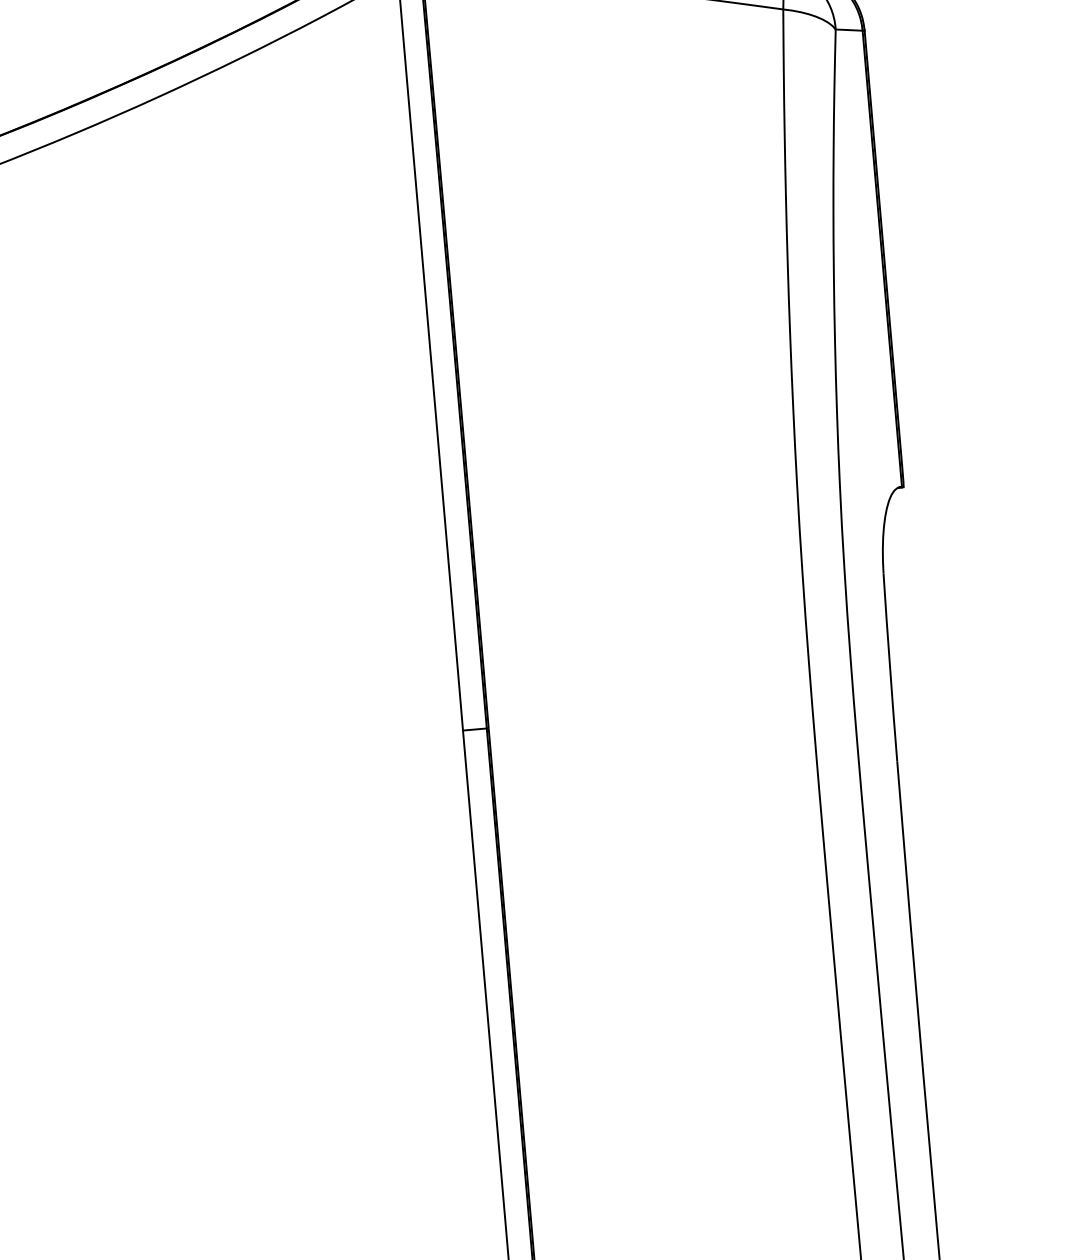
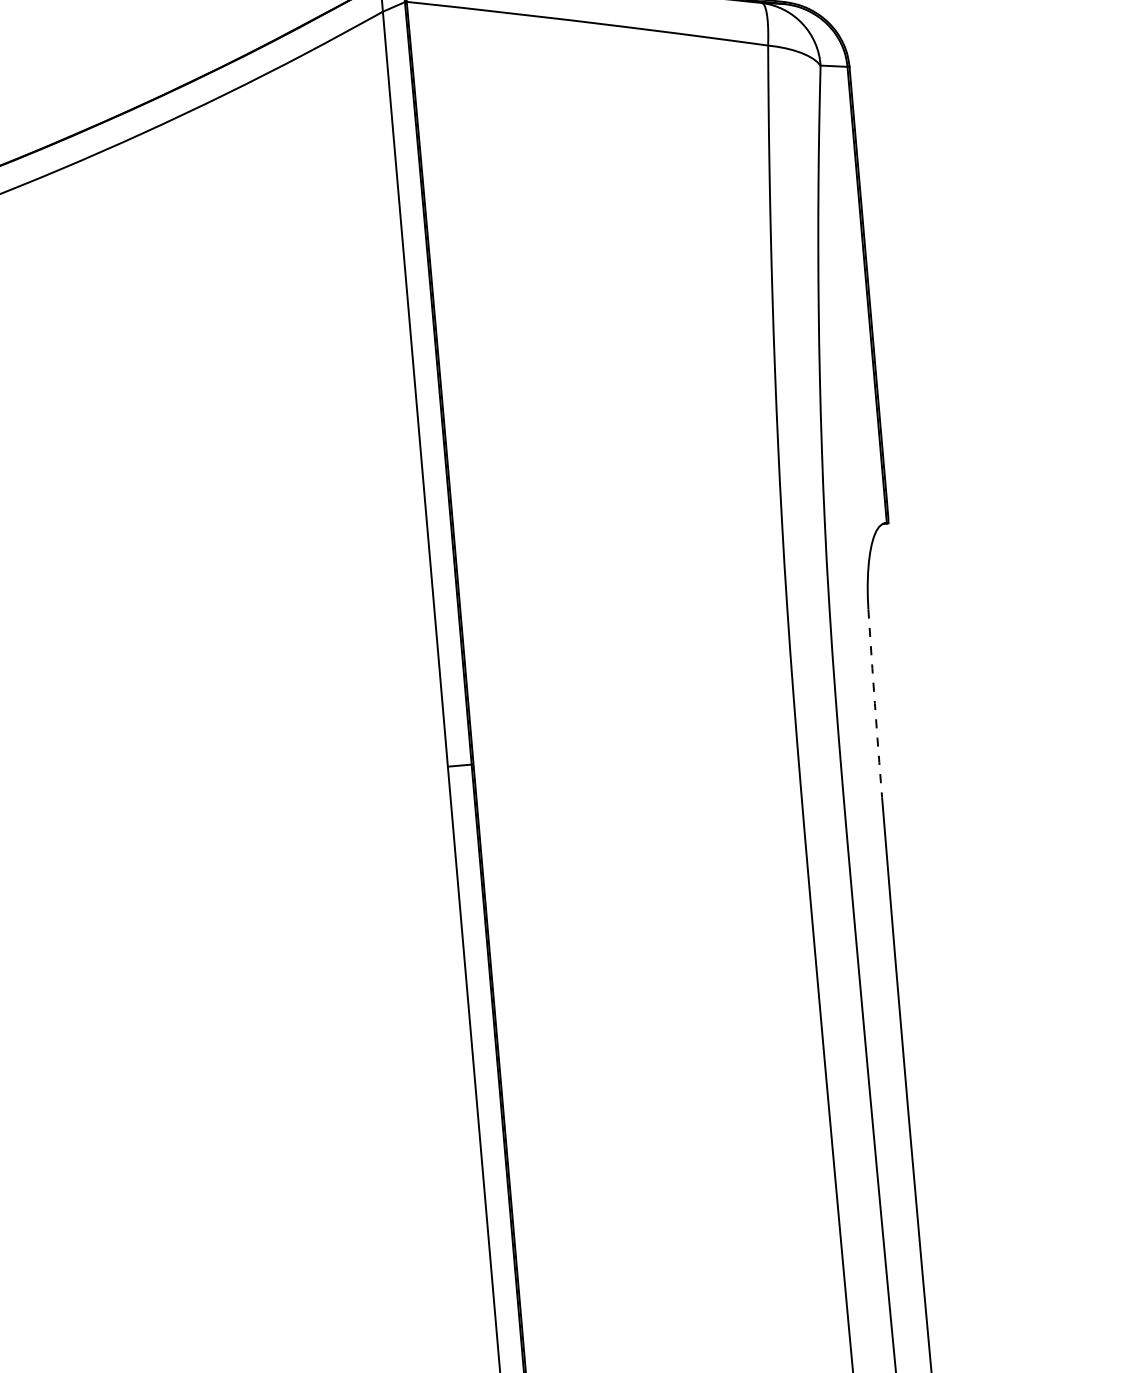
arc: (889, 667) -> (874, 703), solid -> dashed

